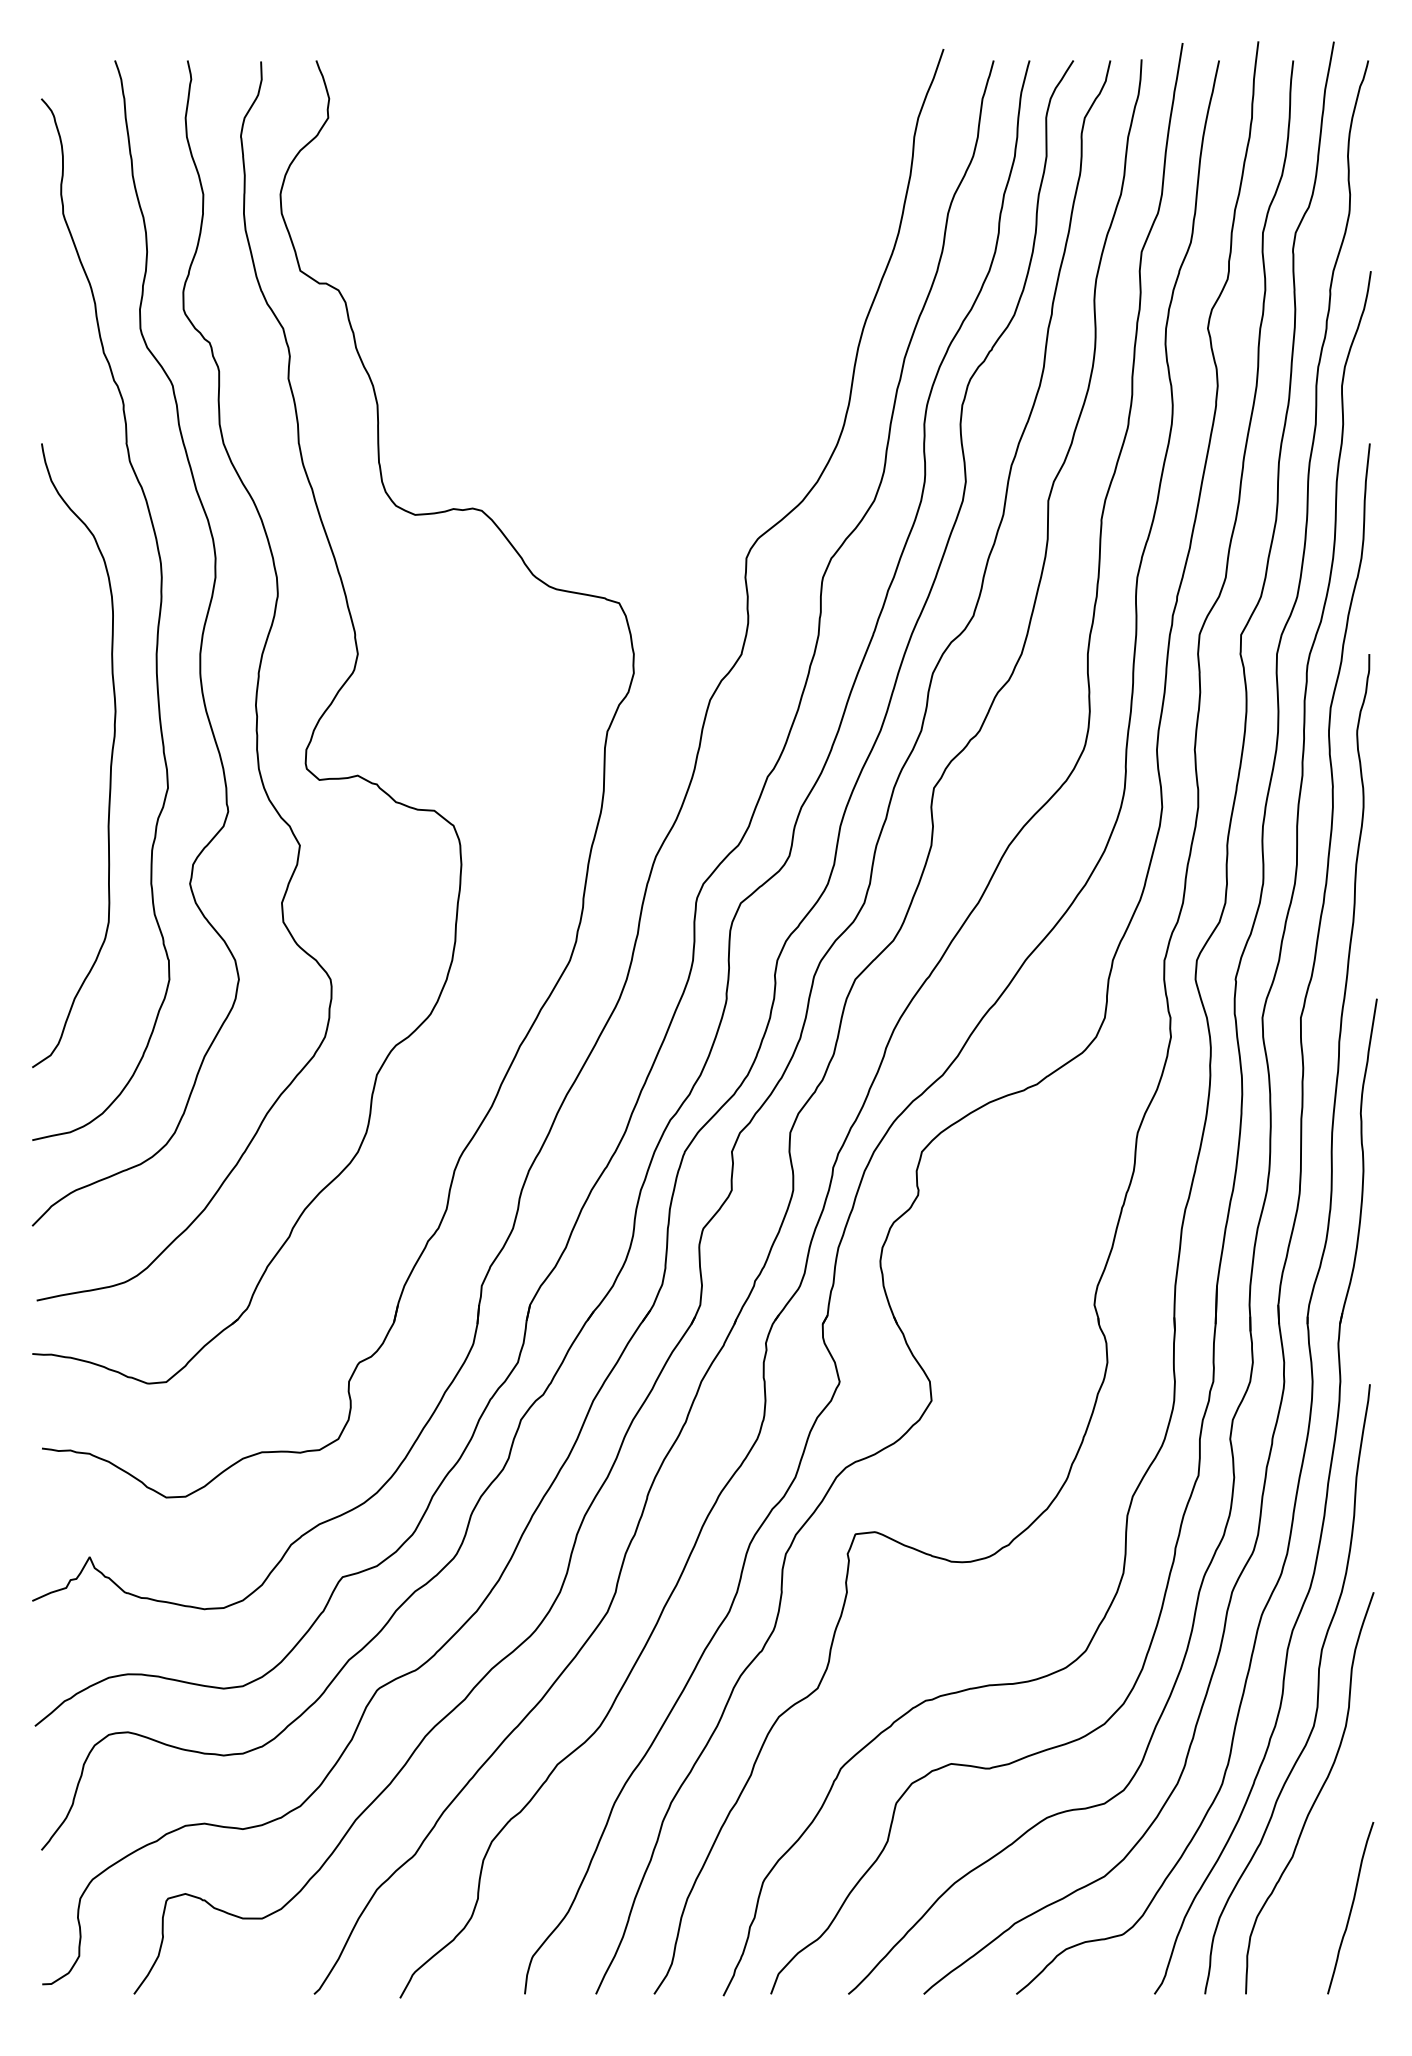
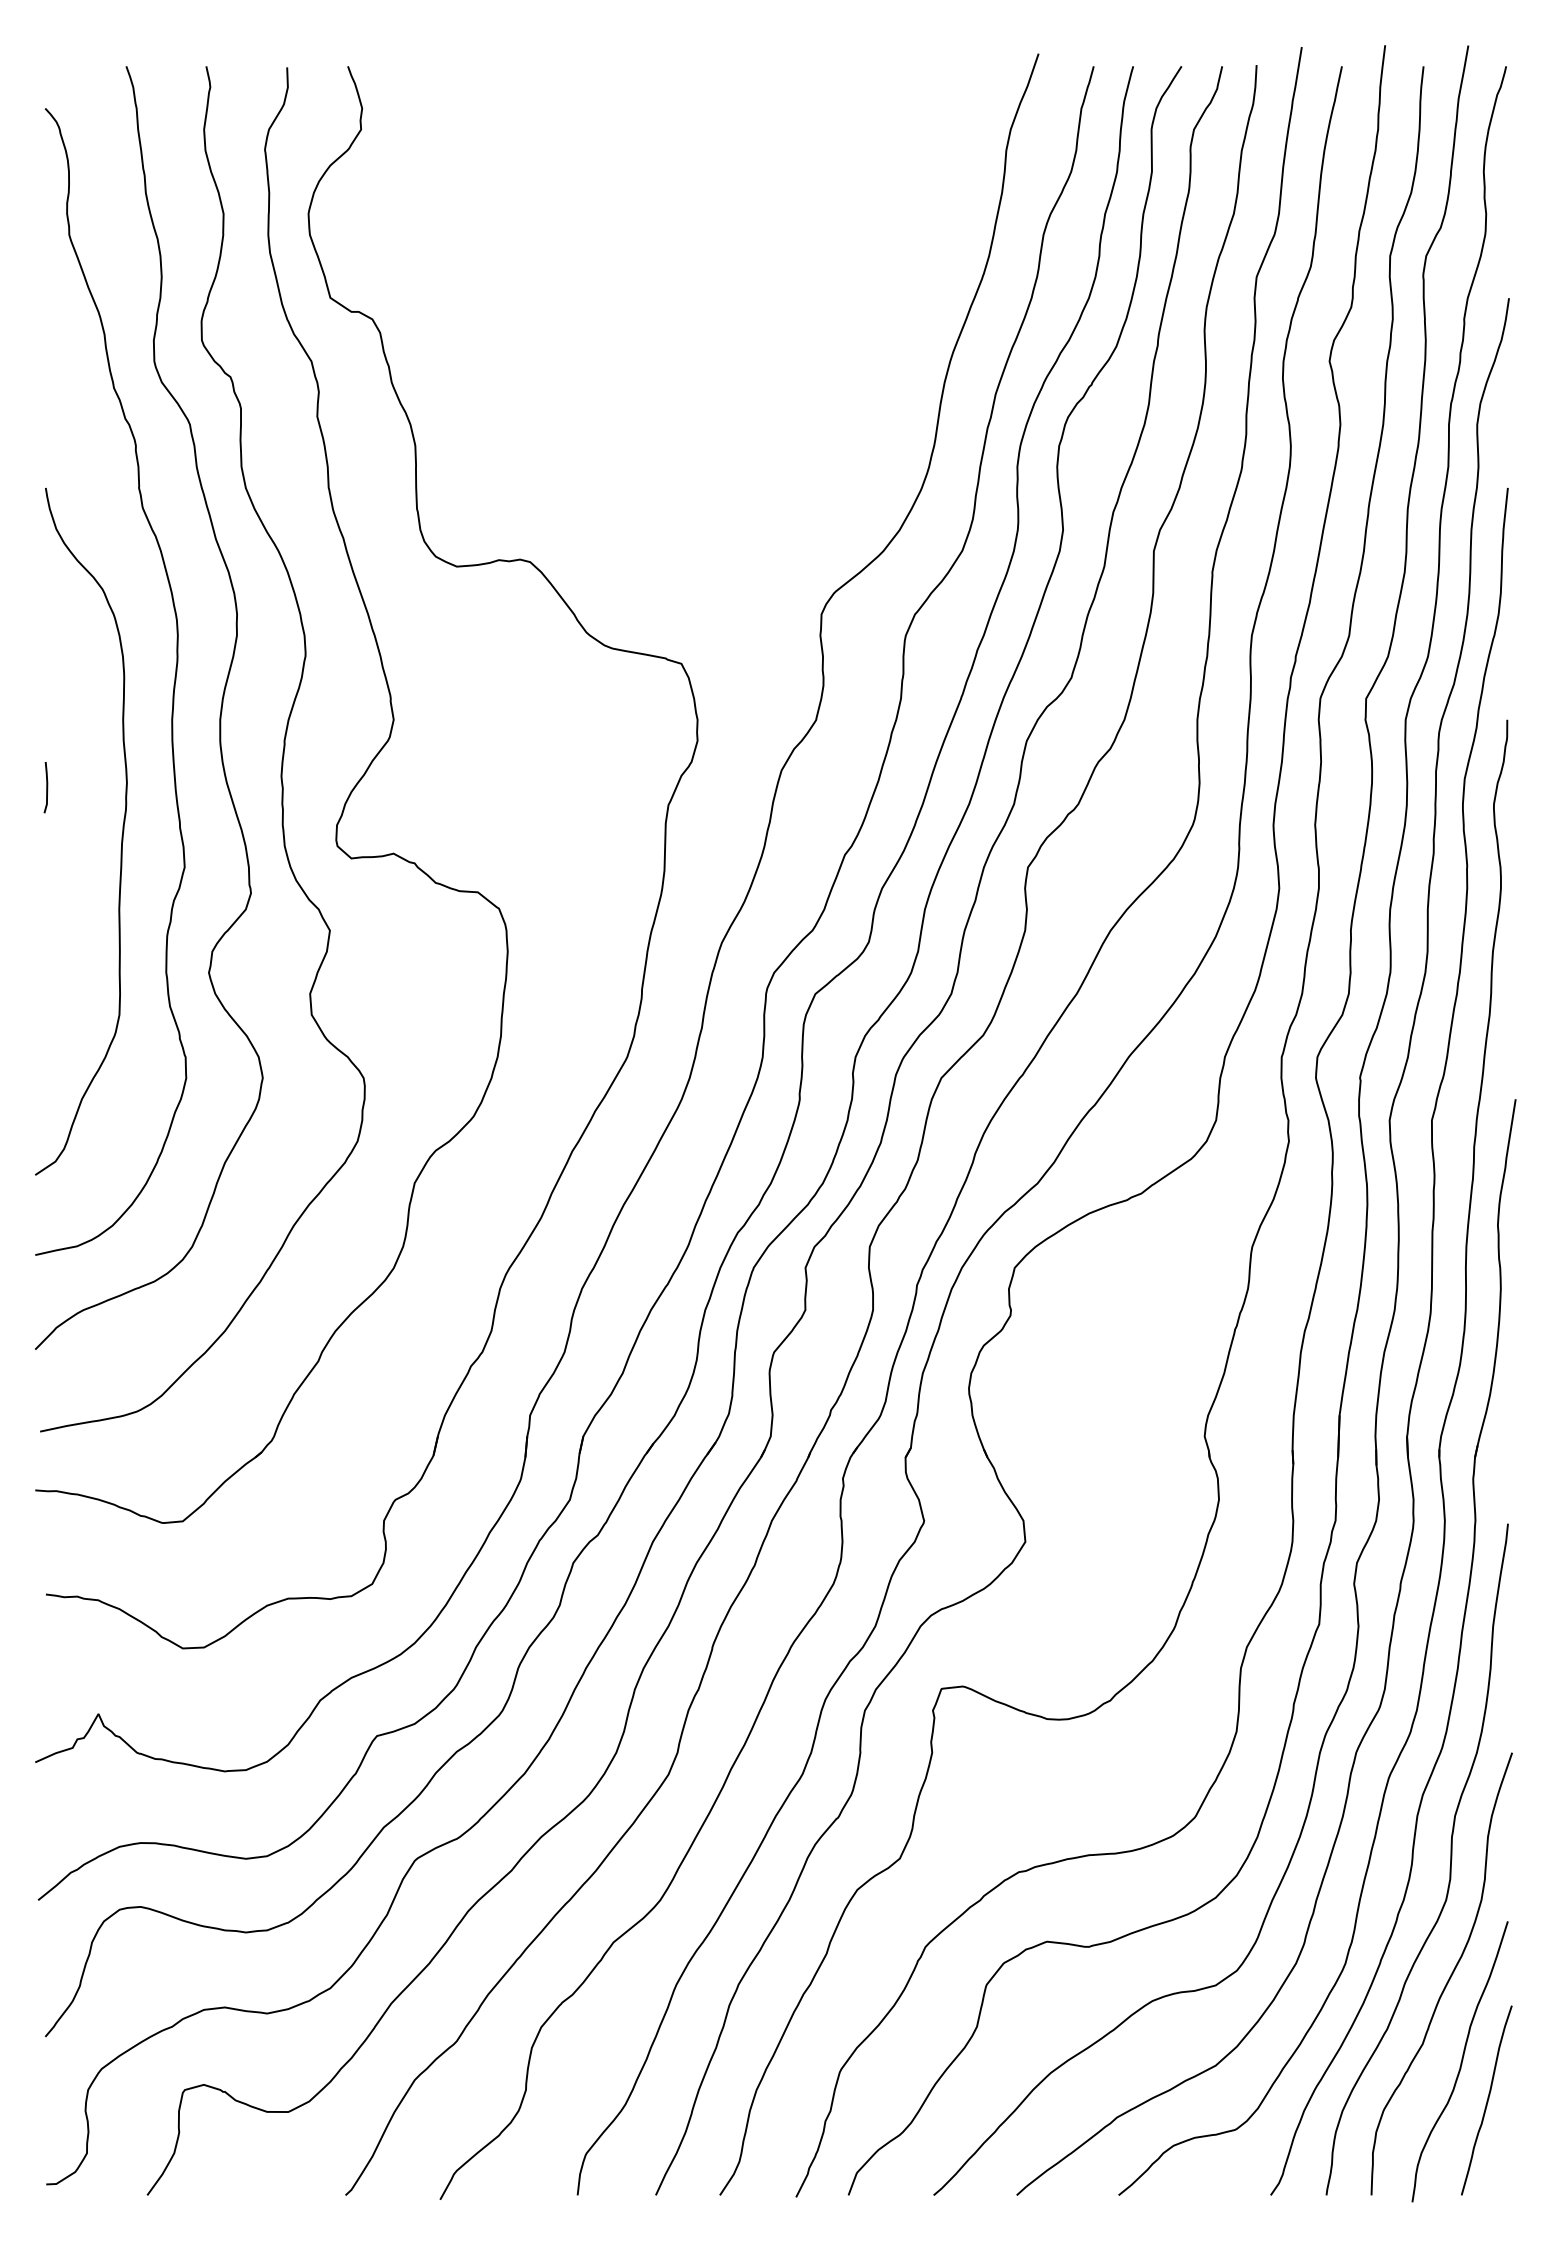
line: (42, 715) -> (46, 787), added
curve: (1326, 1873) -> (1460, 2062), added

